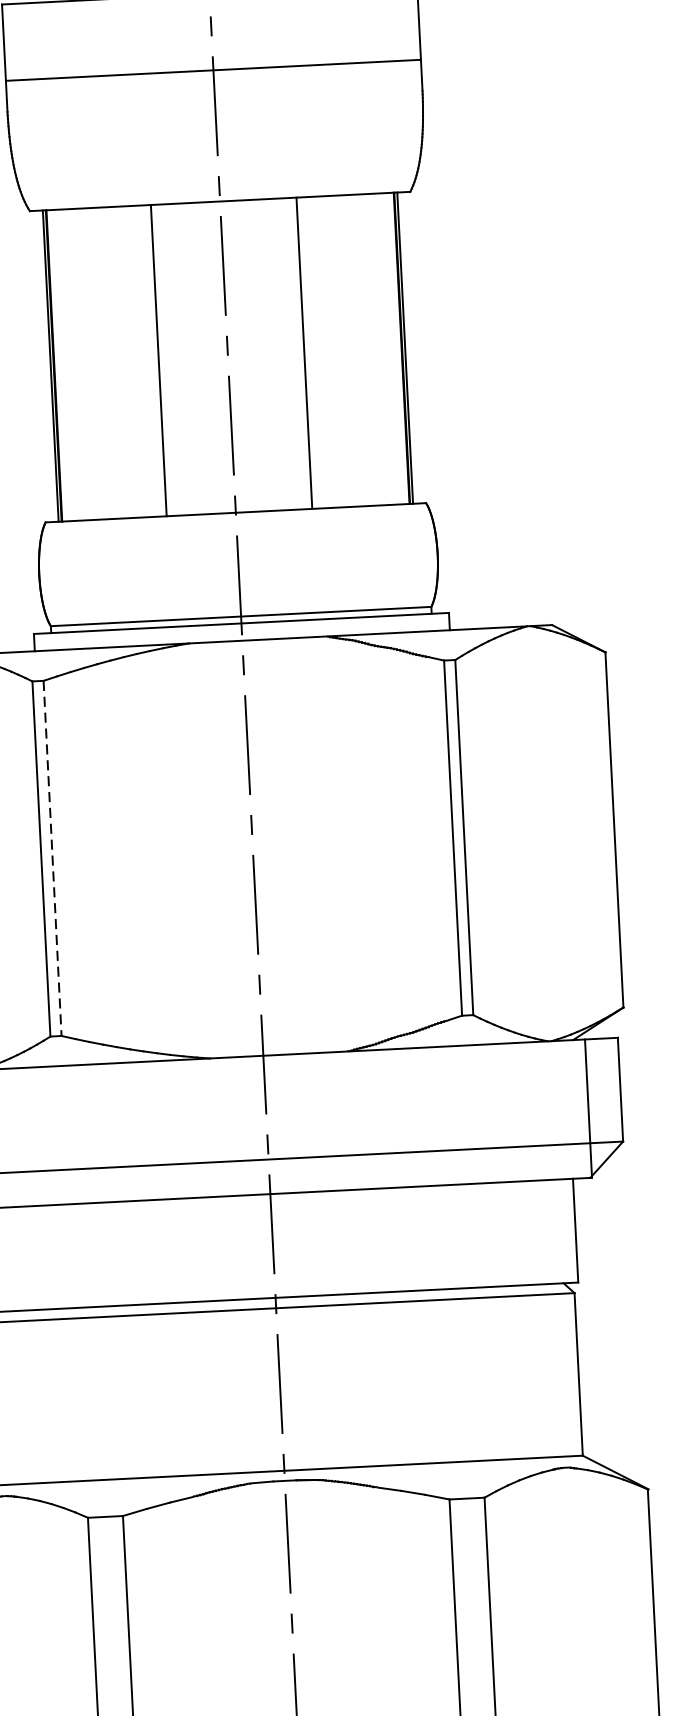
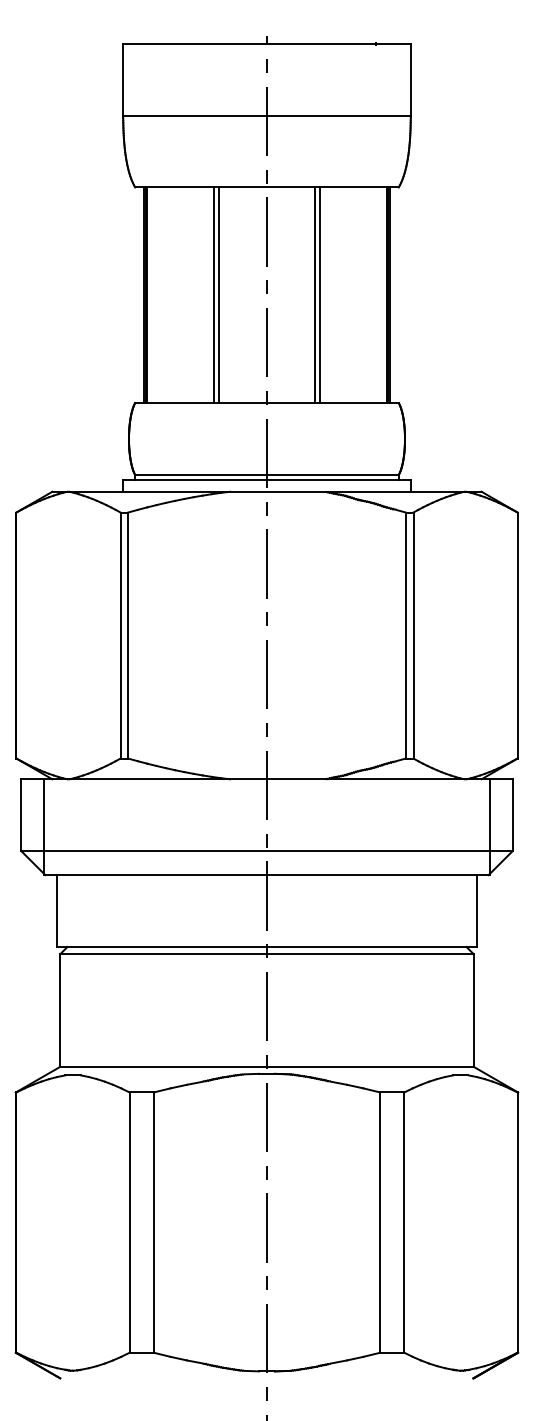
line: (212, 70) -> (266, 115), moved
line: (296, 354) -> (314, 295), added
line: (152, 361) -> (214, 295), added
line: (53, 859) -> (128, 636), dashed -> solid

